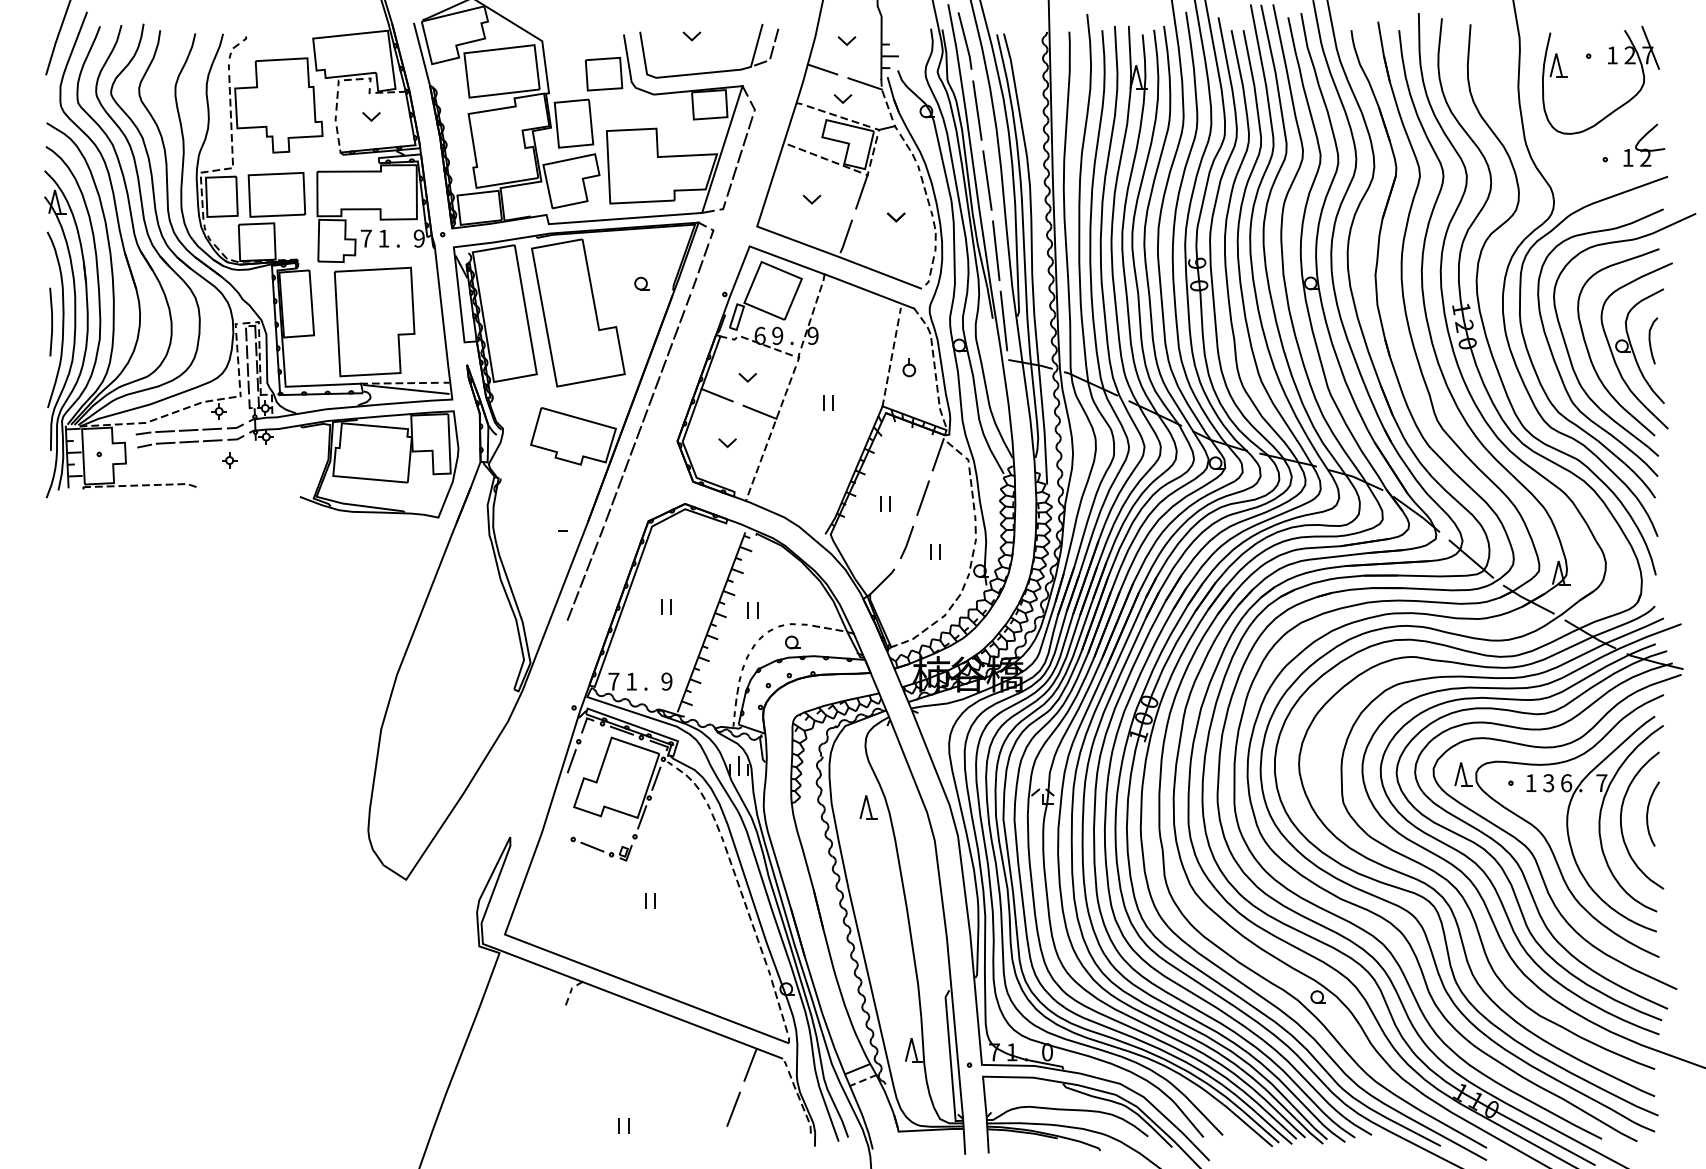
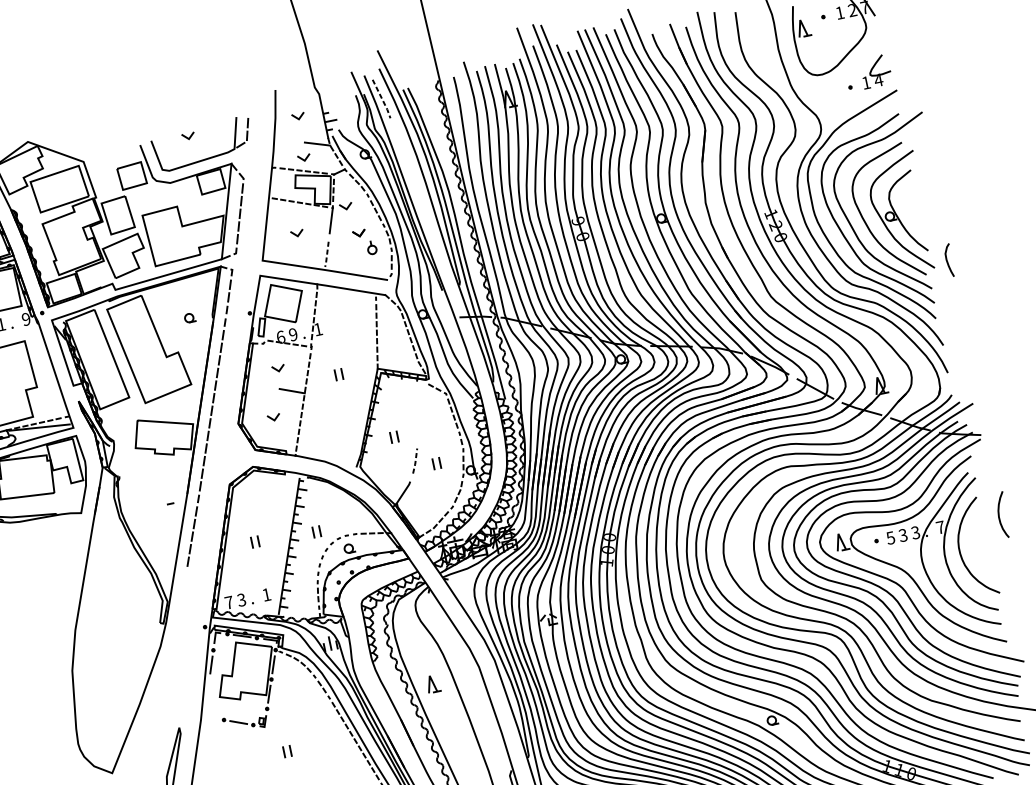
line: (965, 41) -> (381, 99), solid -> dashed
line: (822, 69) -> (285, 140), removed
line: (977, 110) -> (400, 146), removed
text: (1645, 157) -> (878, 80), 2 -> 4
line: (883, 177) -> (344, 207), added
line: (987, 180) -> (418, 193), removed
line: (846, 237) -> (327, 255), solid -> dashed
line: (996, 250) -> (434, 241), removed
line: (1003, 320) -> (450, 290), removed
text: (812, 335) -> (317, 329), 9 -> 1
curve: (1650, 340) -> (947, 260), moved
part: (909, 367) -> (372, 247), moved
line: (716, 394) -> (258, 385), removed
line: (937, 454) -> (423, 394), removed
line: (922, 497) -> (419, 427), removed
line: (907, 542) -> (415, 461), solid -> dashed
text: (631, 681) -> (241, 599), 1 -> 3
text: (666, 681) -> (266, 594), 9 -> 1
text: (1530, 783) -> (890, 538), 1 -> 5
text: (1566, 783) -> (915, 533), 6 -> 3
part: (868, 807) -> (433, 684), moved
curve: (1648, 813) -> (999, 515), moved

